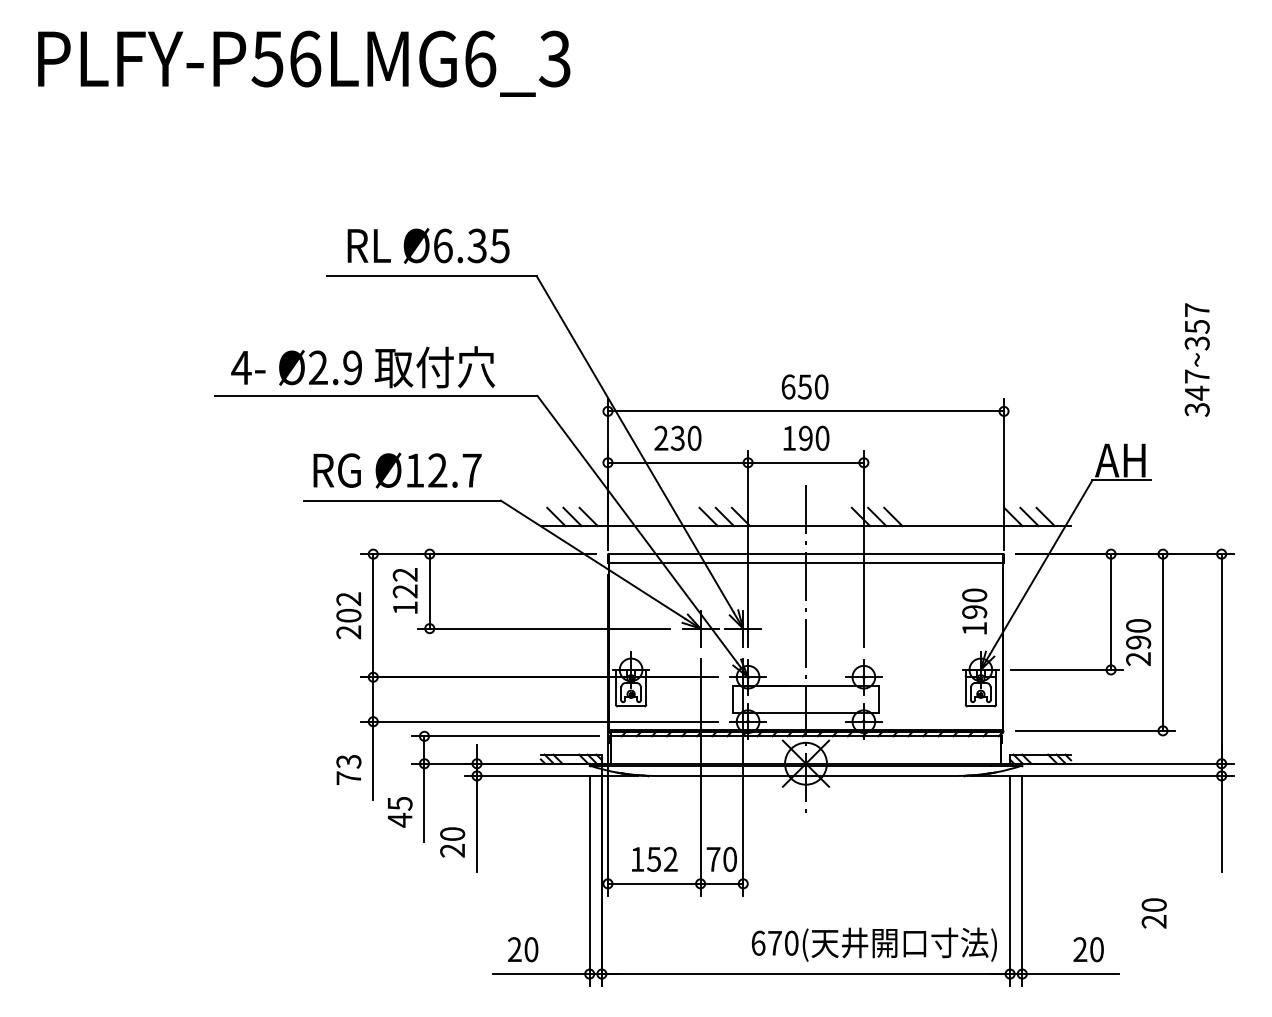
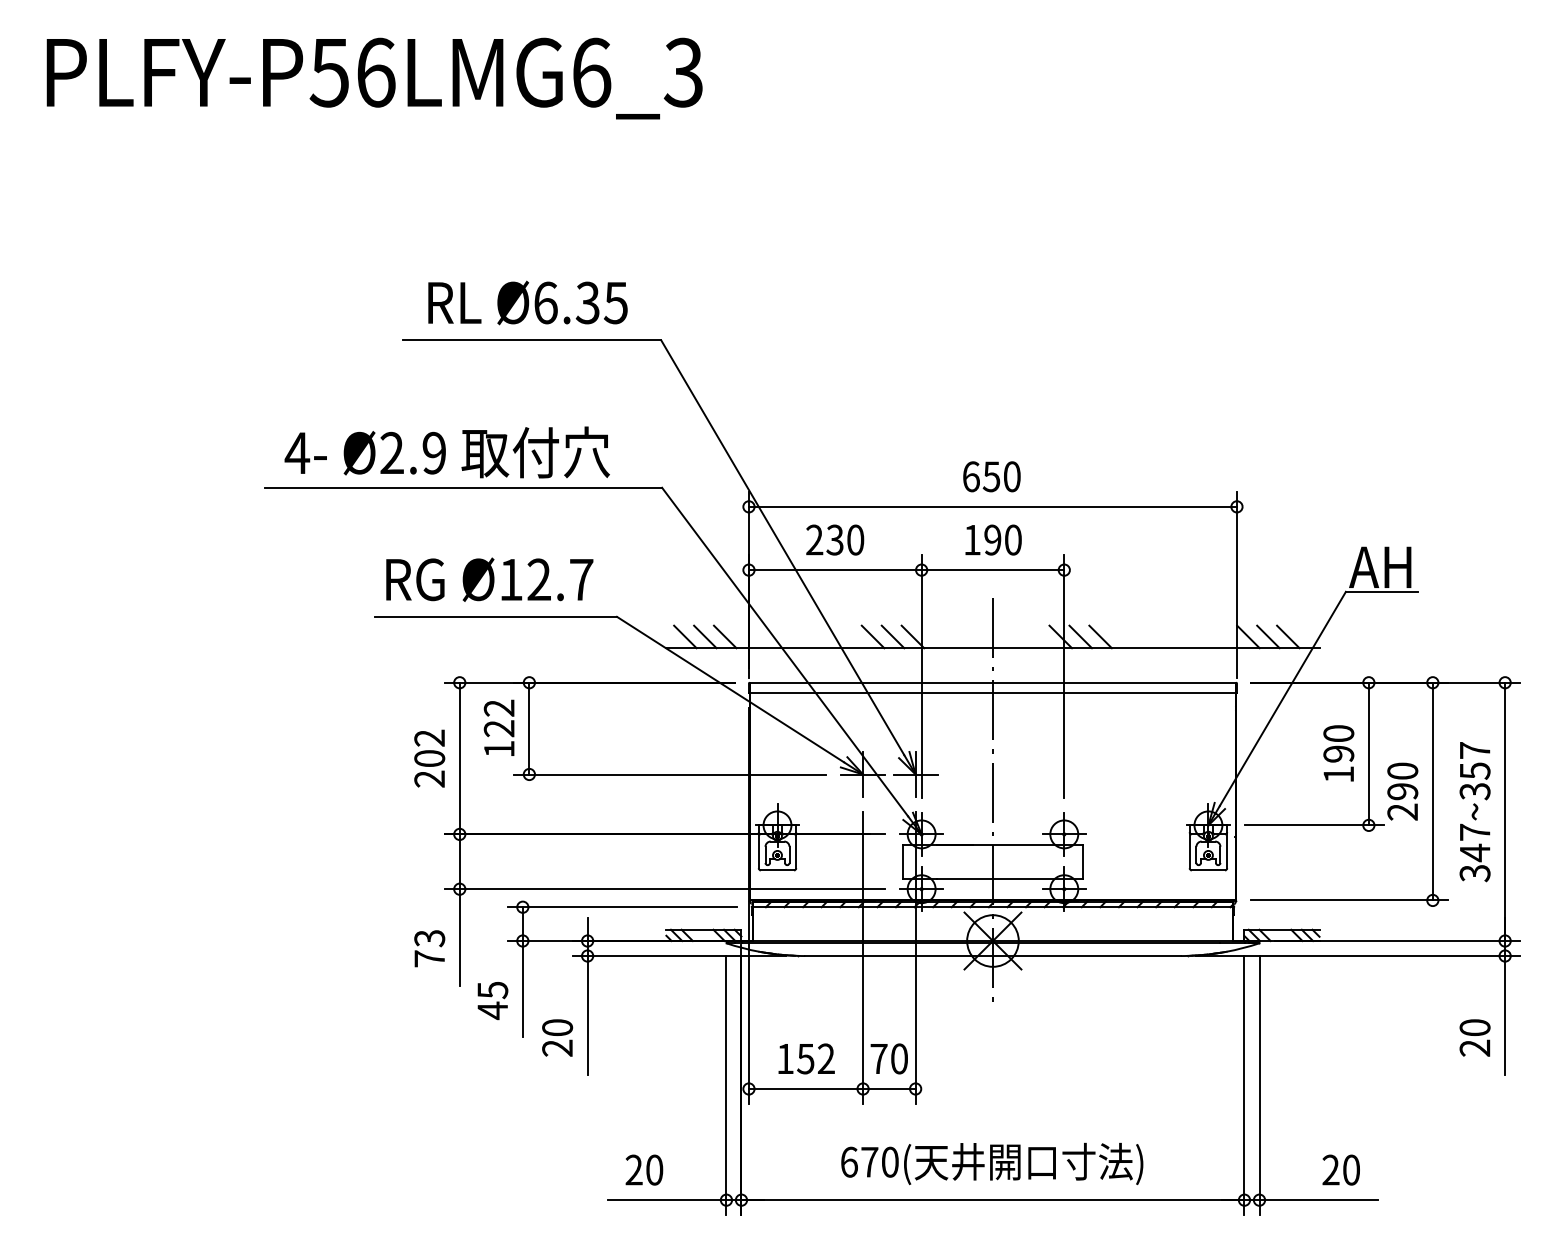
text: (1196, 359) -> (1474, 811), moved
text: (974, 611) -> (1338, 753), moved
text: (1153, 913) -> (1474, 1038), moved
text: (874, 944) -> (992, 1163), moved

